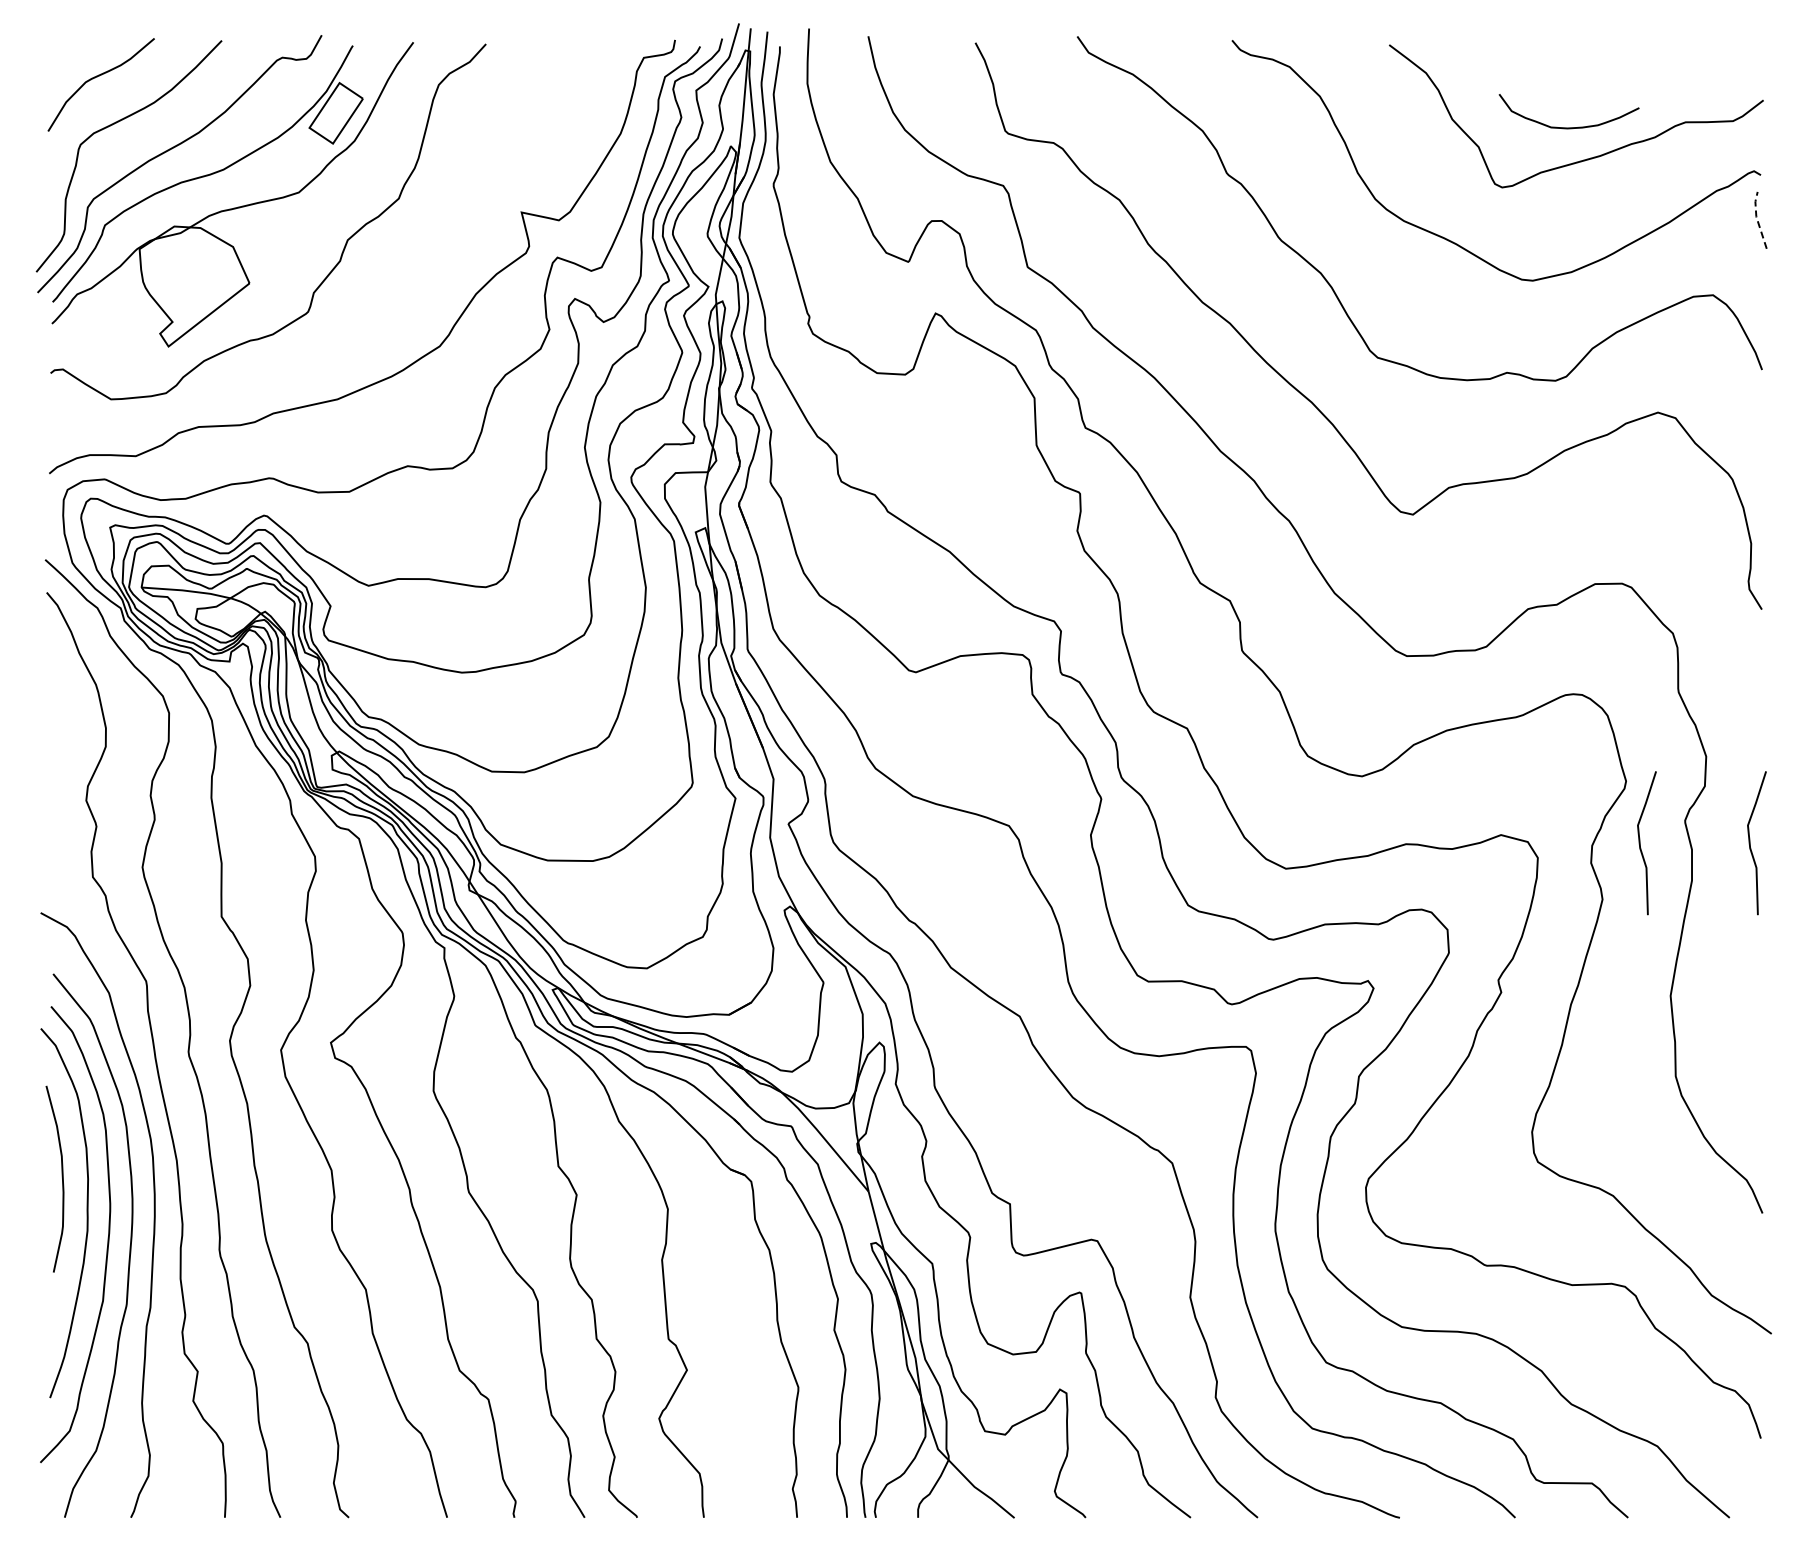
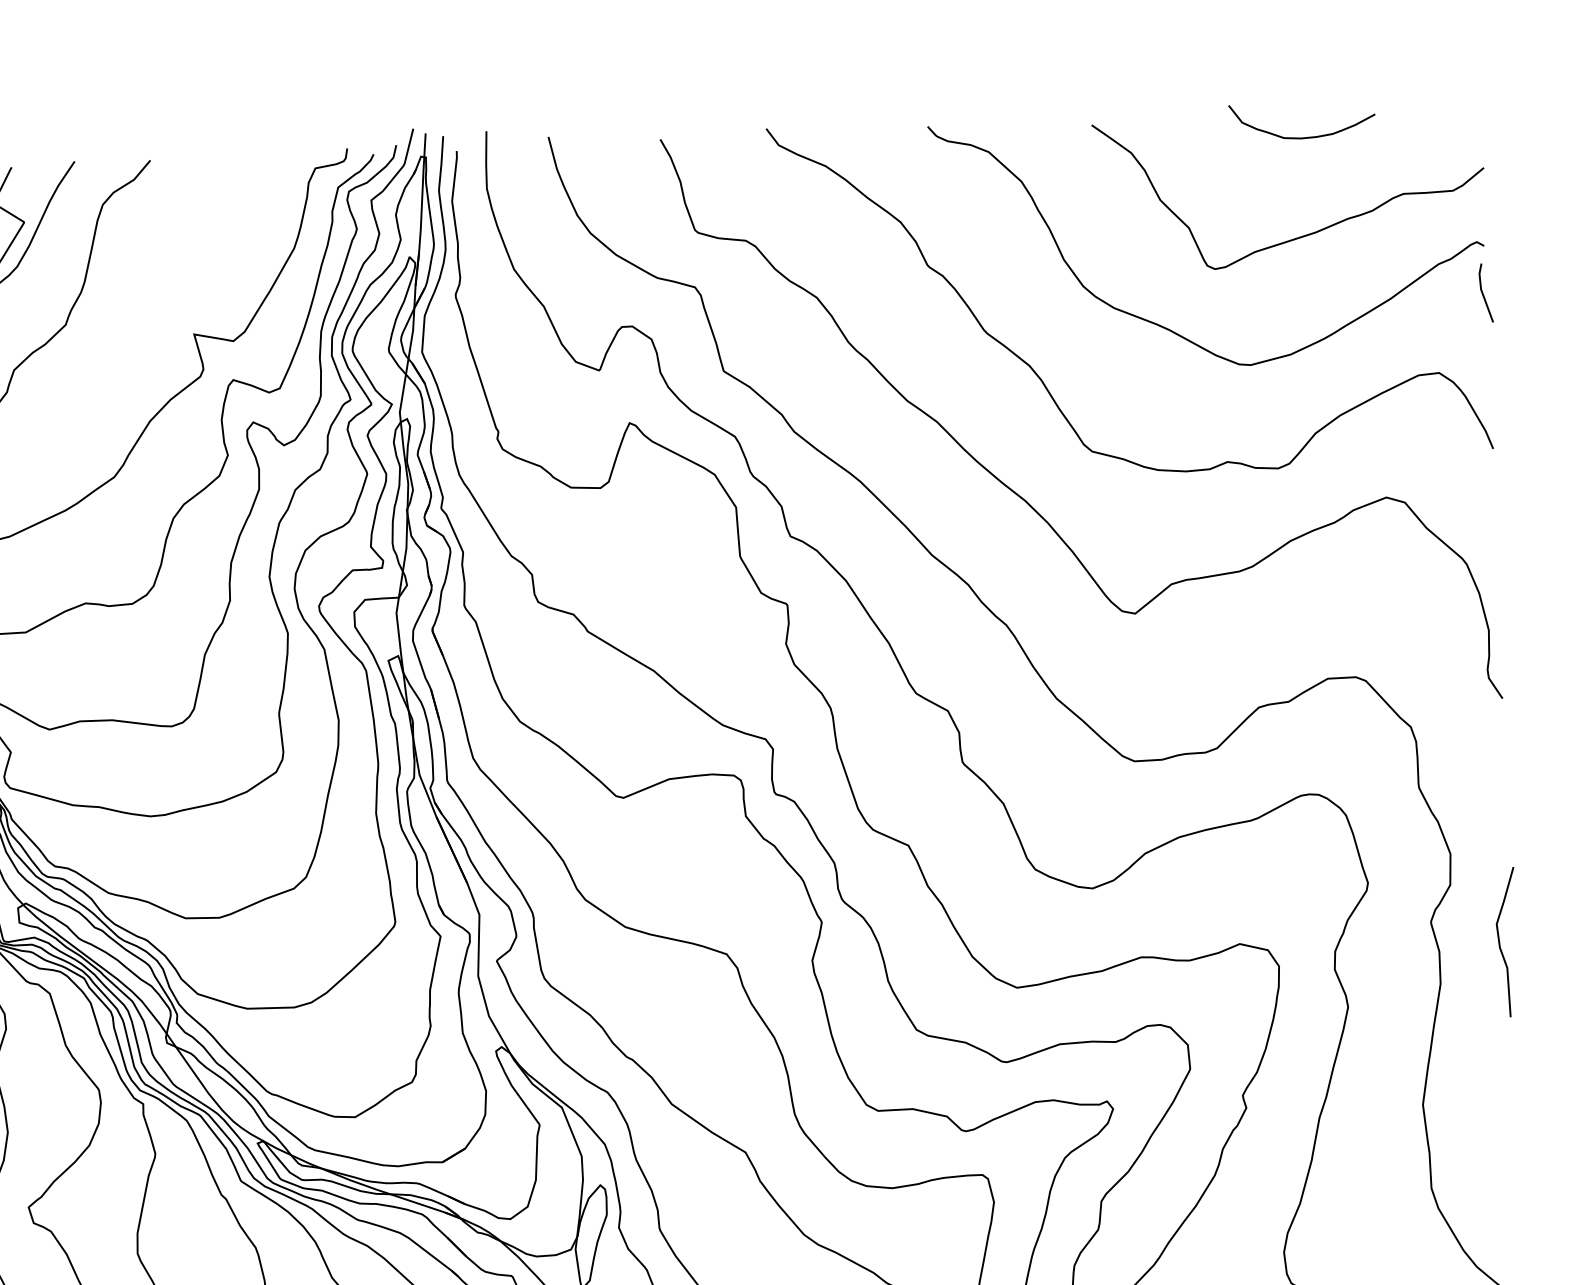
curve: (1568, 127) -> (1302, 137), moved
line: (1756, 218) -> (1481, 291), dashed -> solid
curve: (1640, 843) -> (1385, 947), removed

